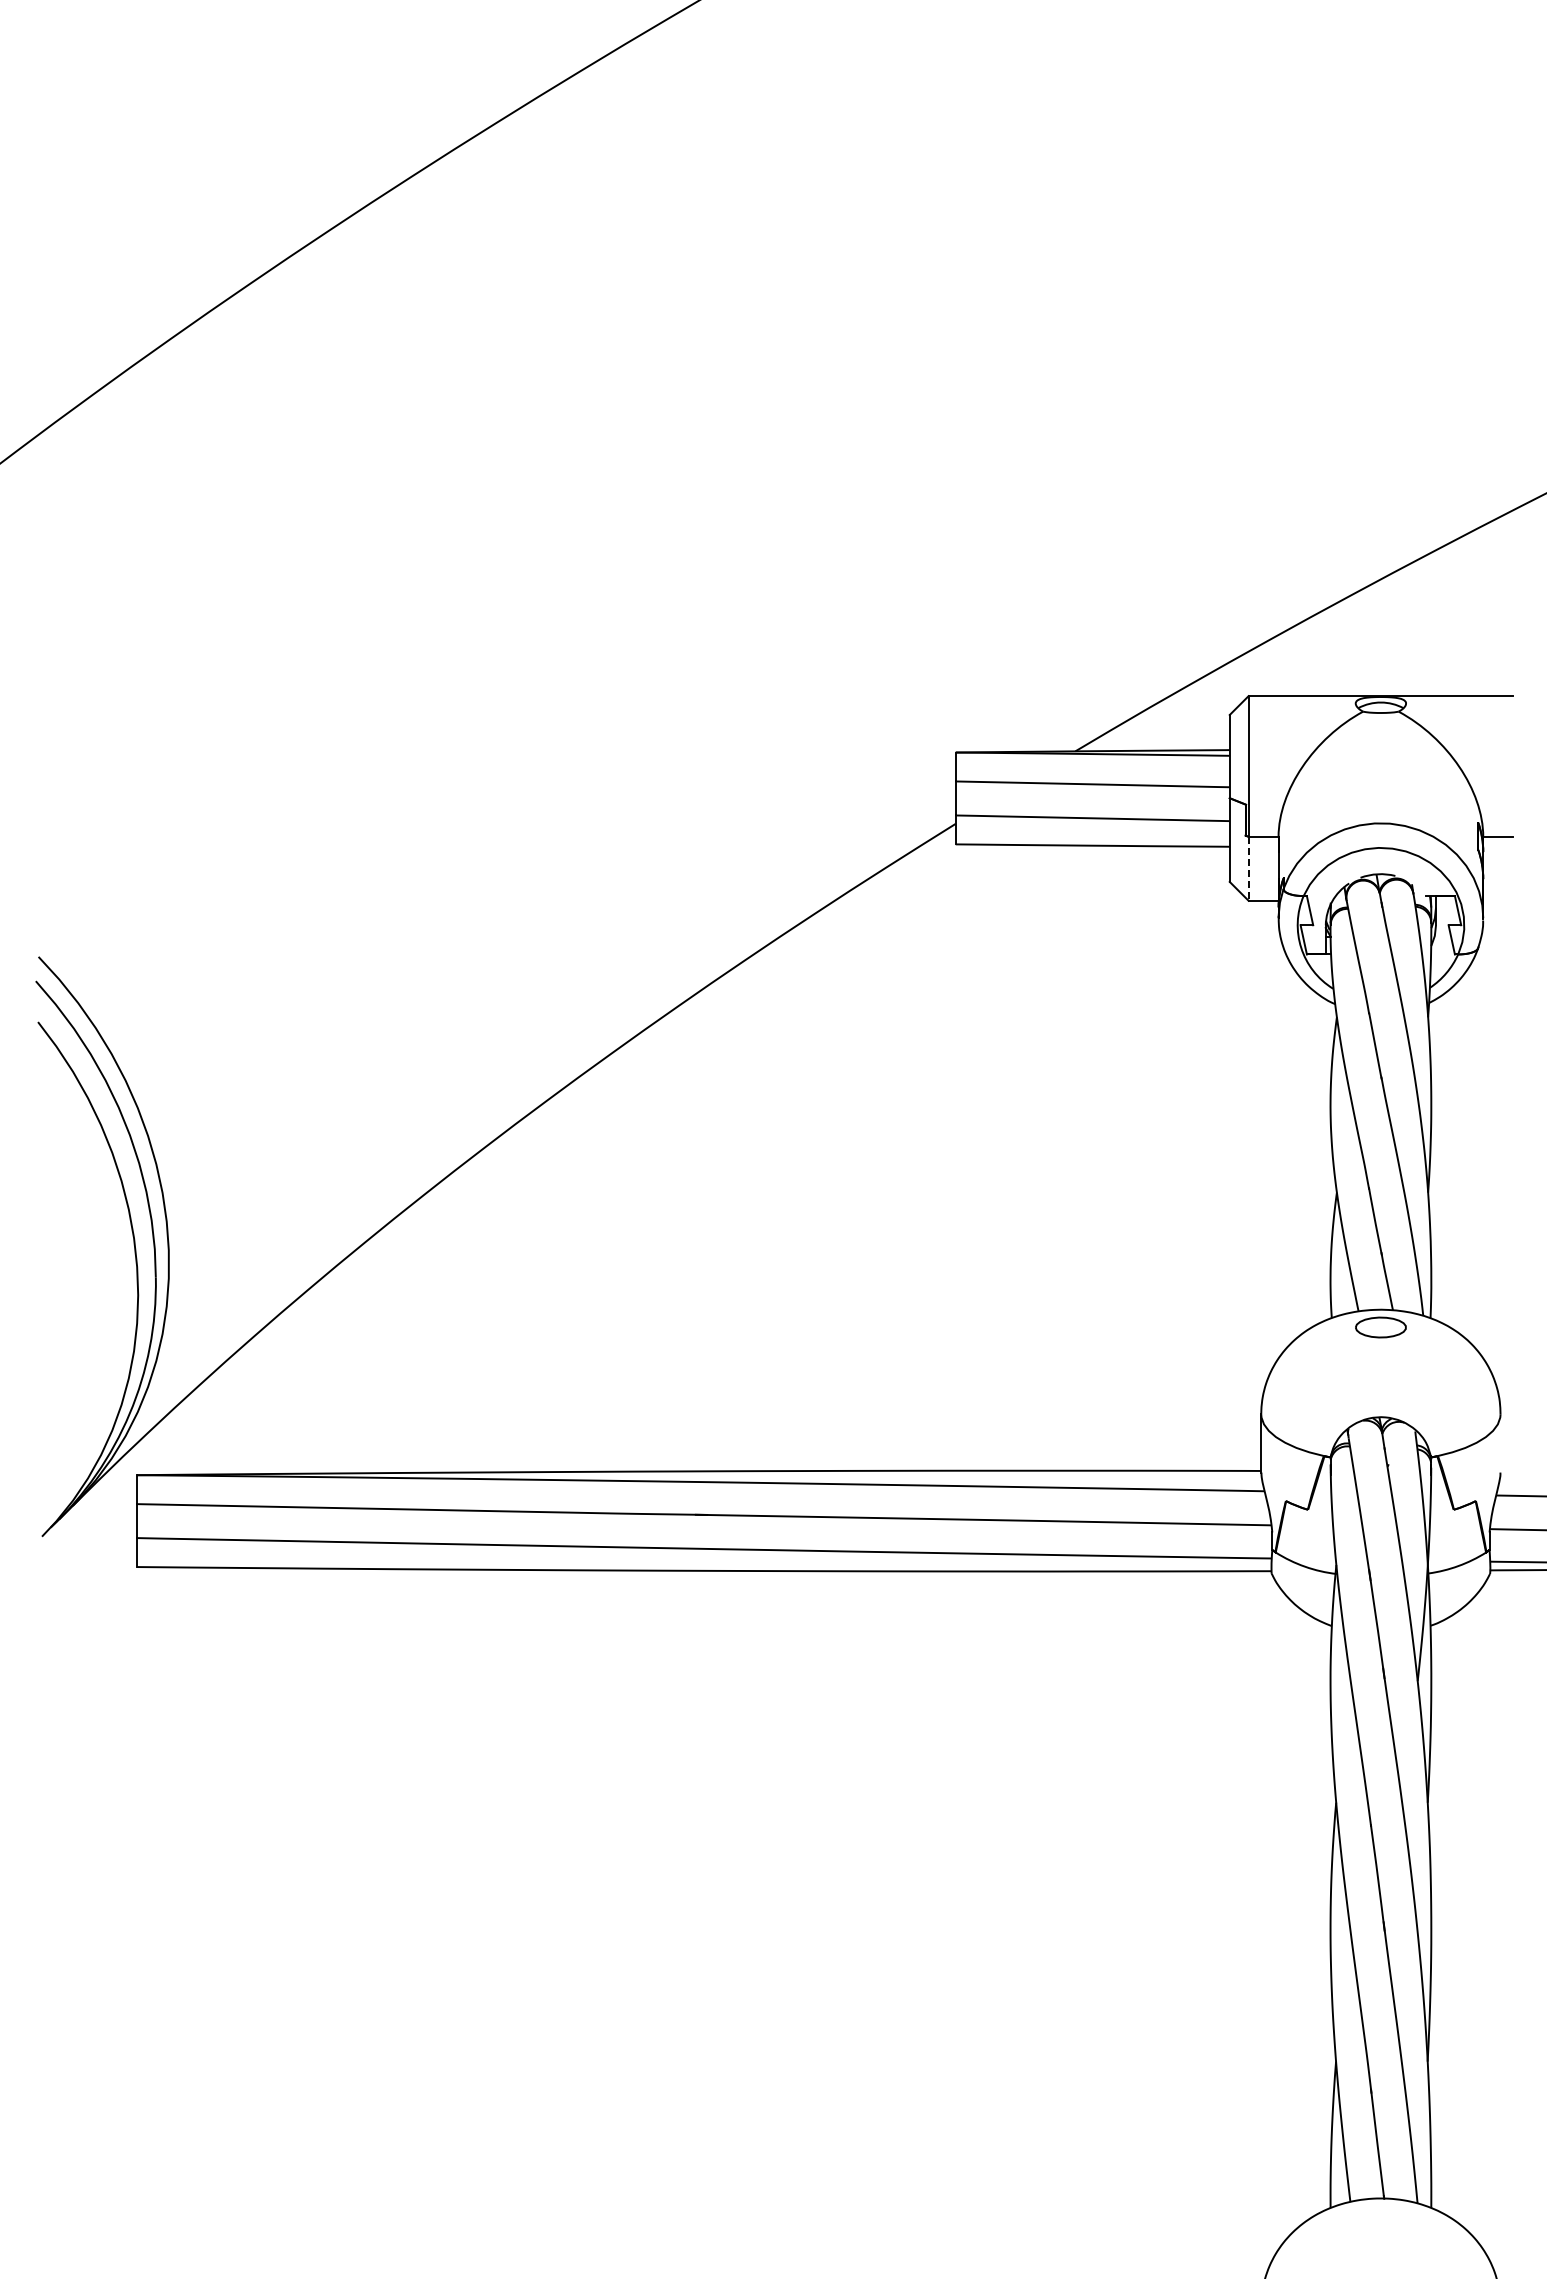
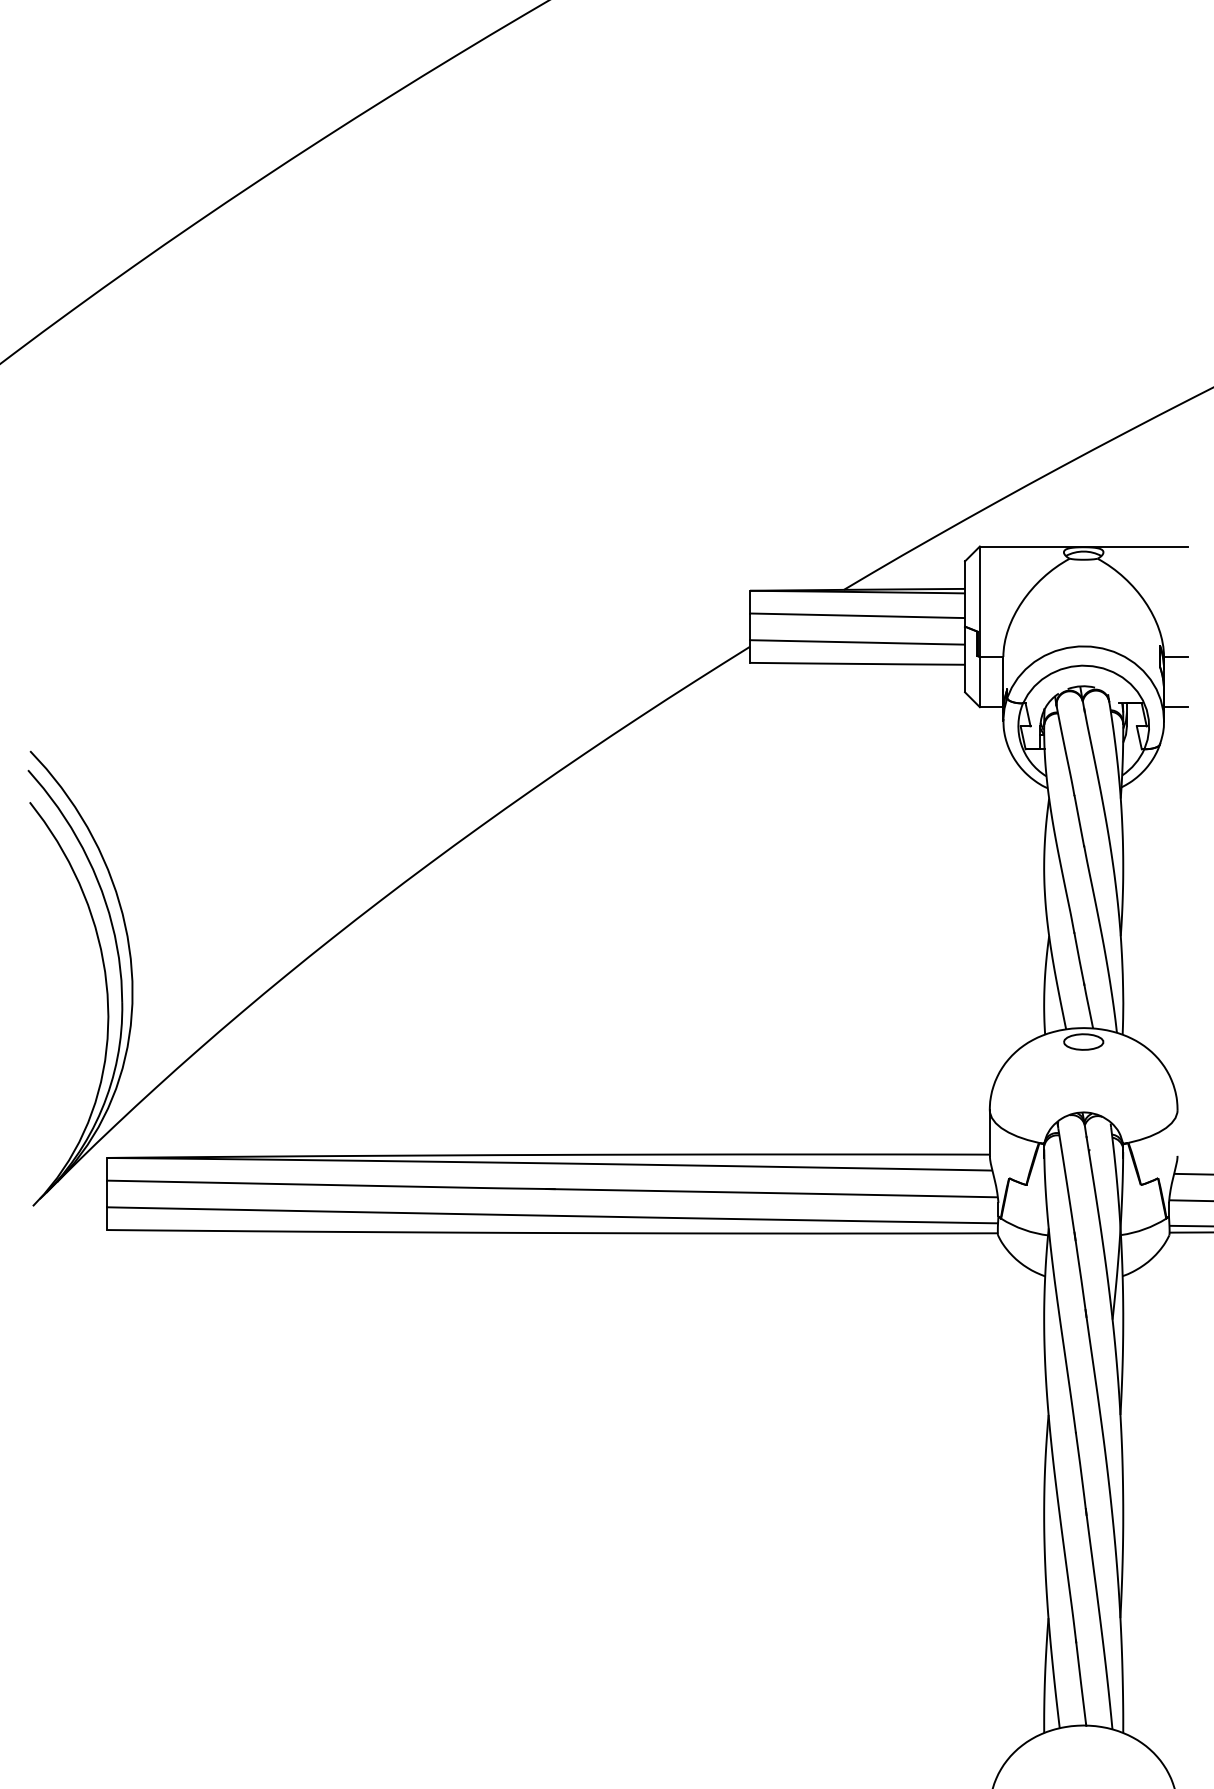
line: (1248, 868) -> (979, 681), dashed -> solid
line: (1498, 900) -> (1175, 706), added

